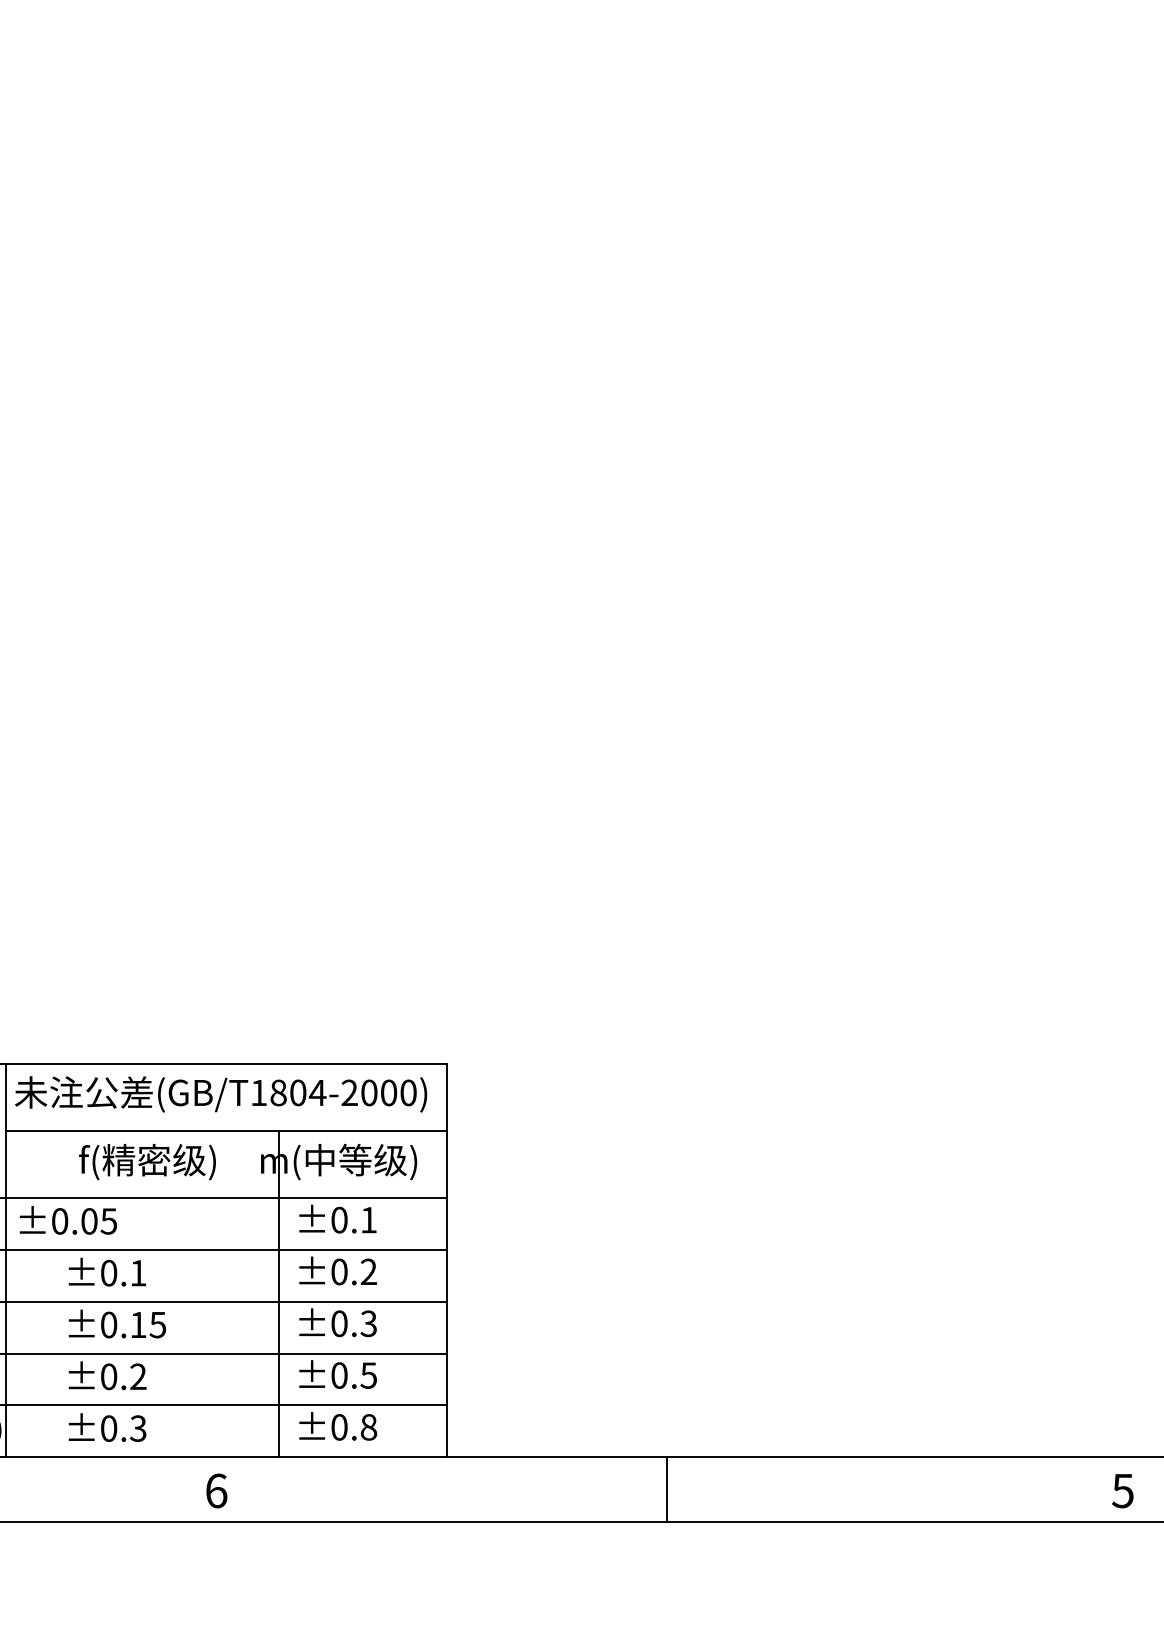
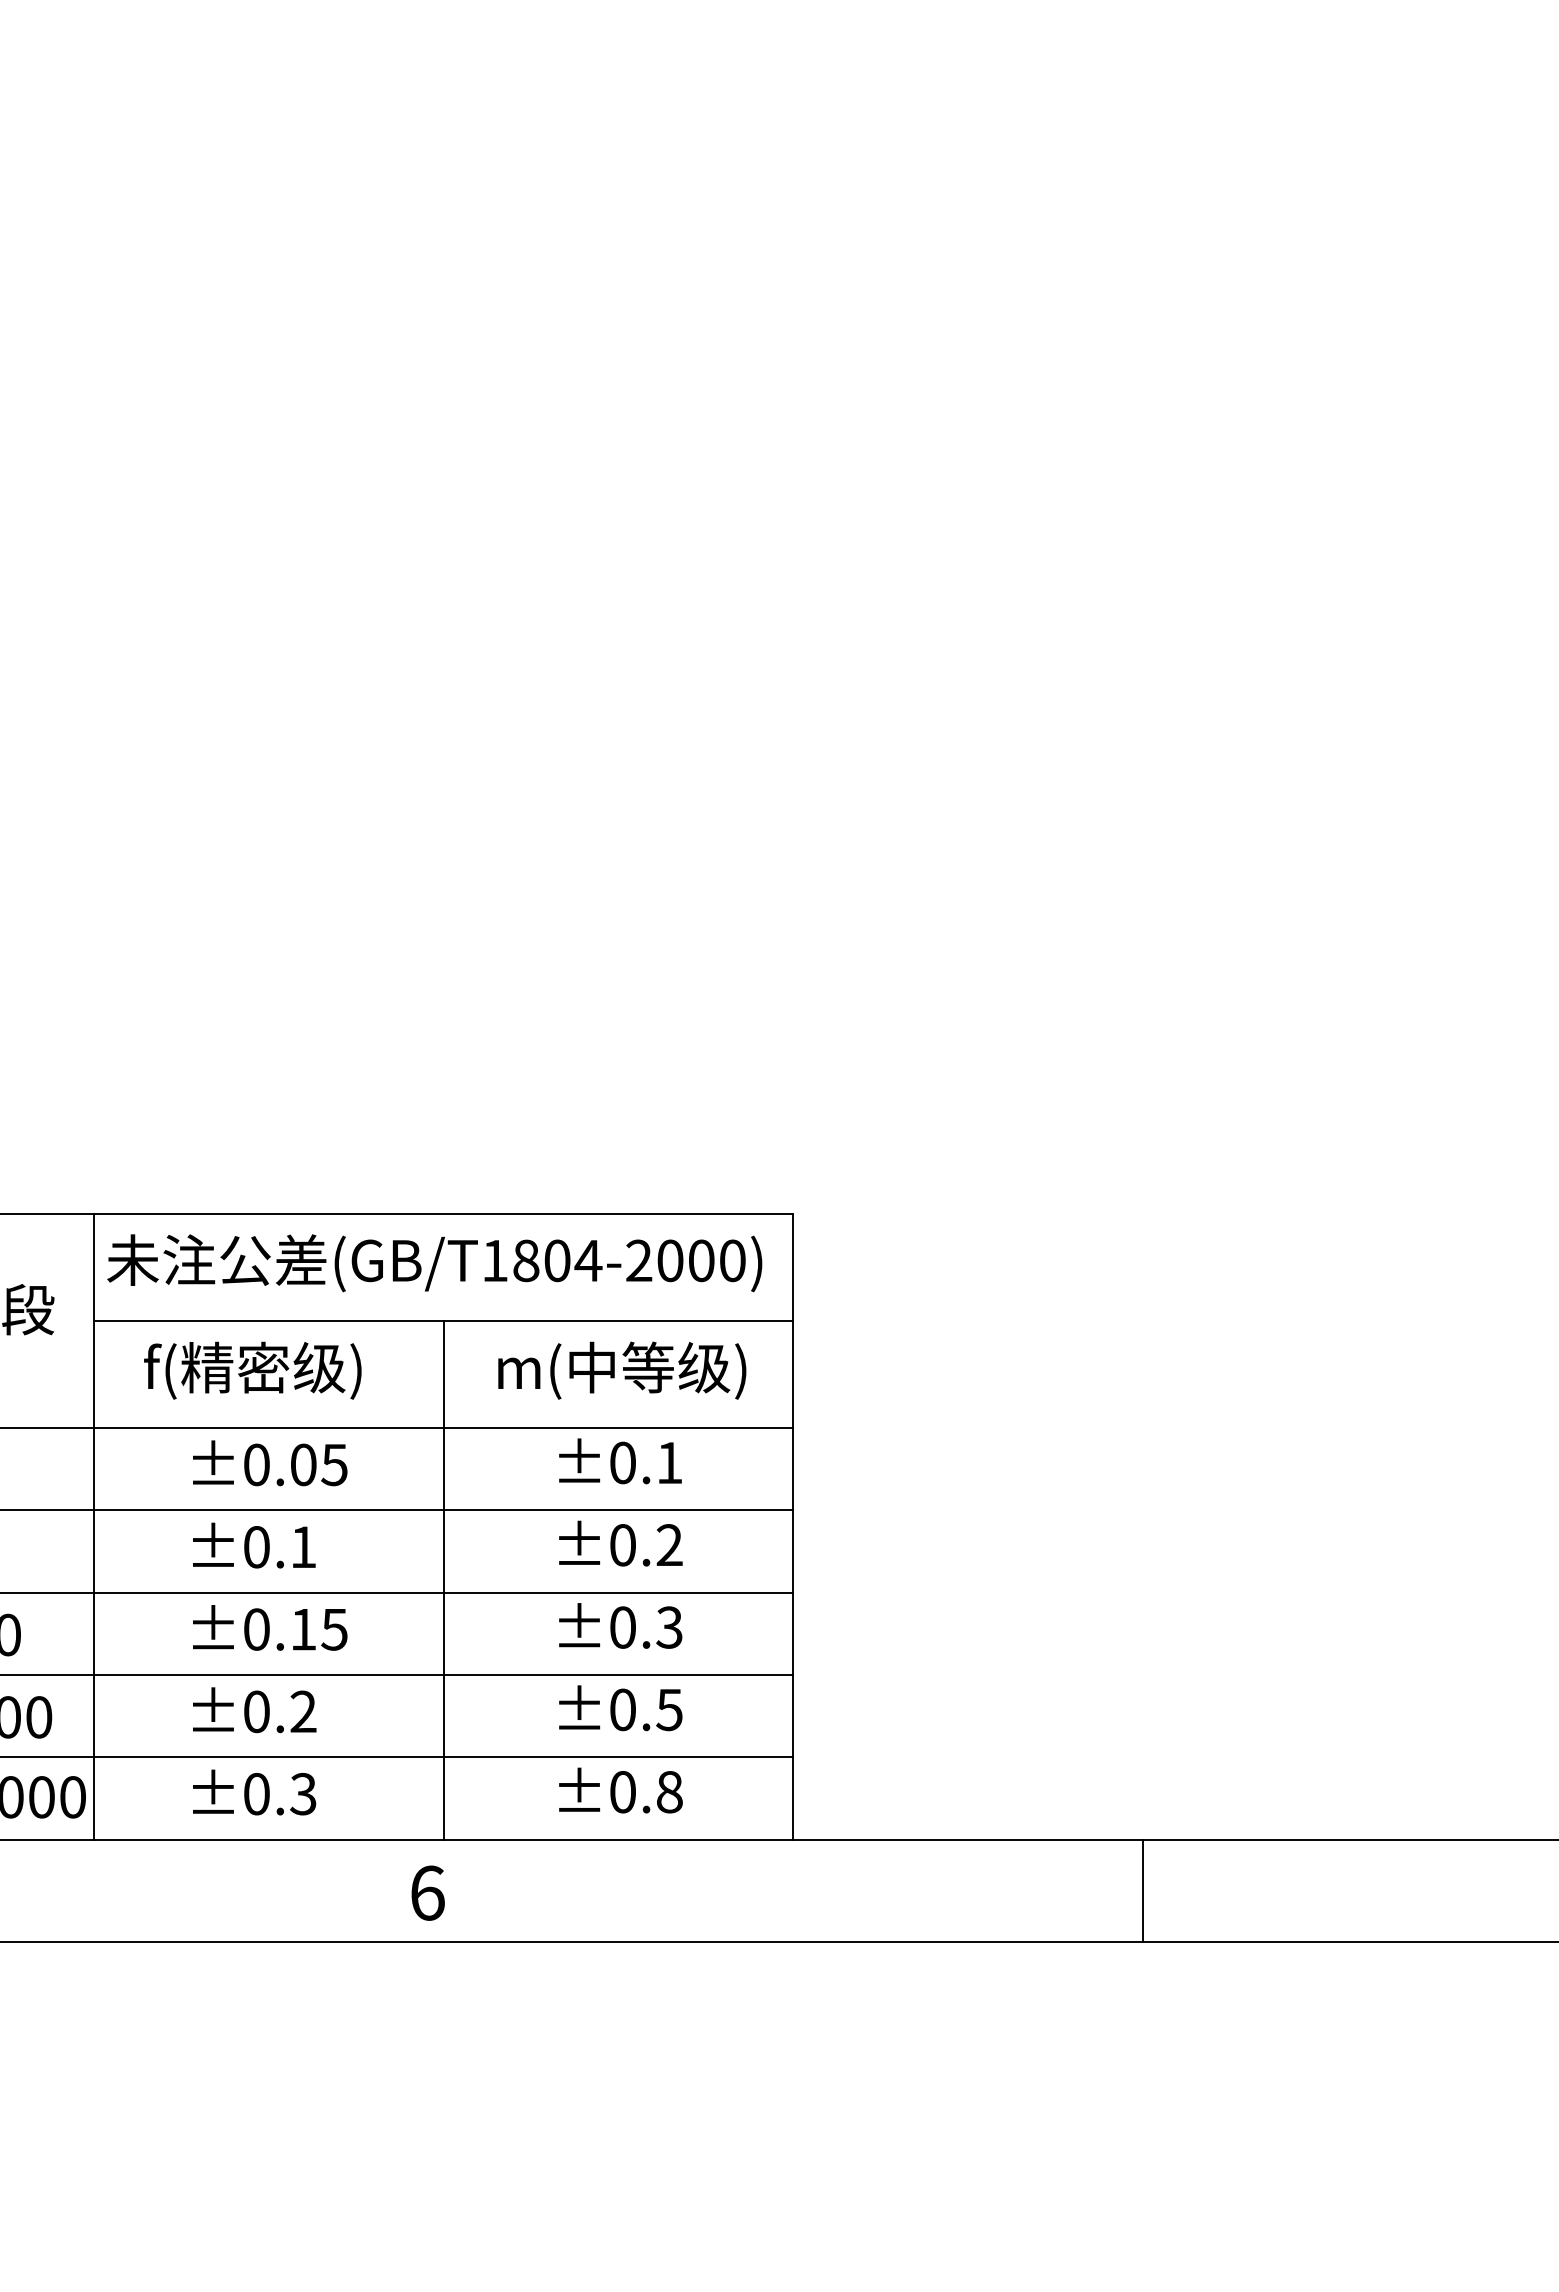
text: (147, 1162) -> (252, 1371), moved
text: (67, 1220) -> (268, 1463), moved
line: (278, 1293) -> (443, 1579), moved

